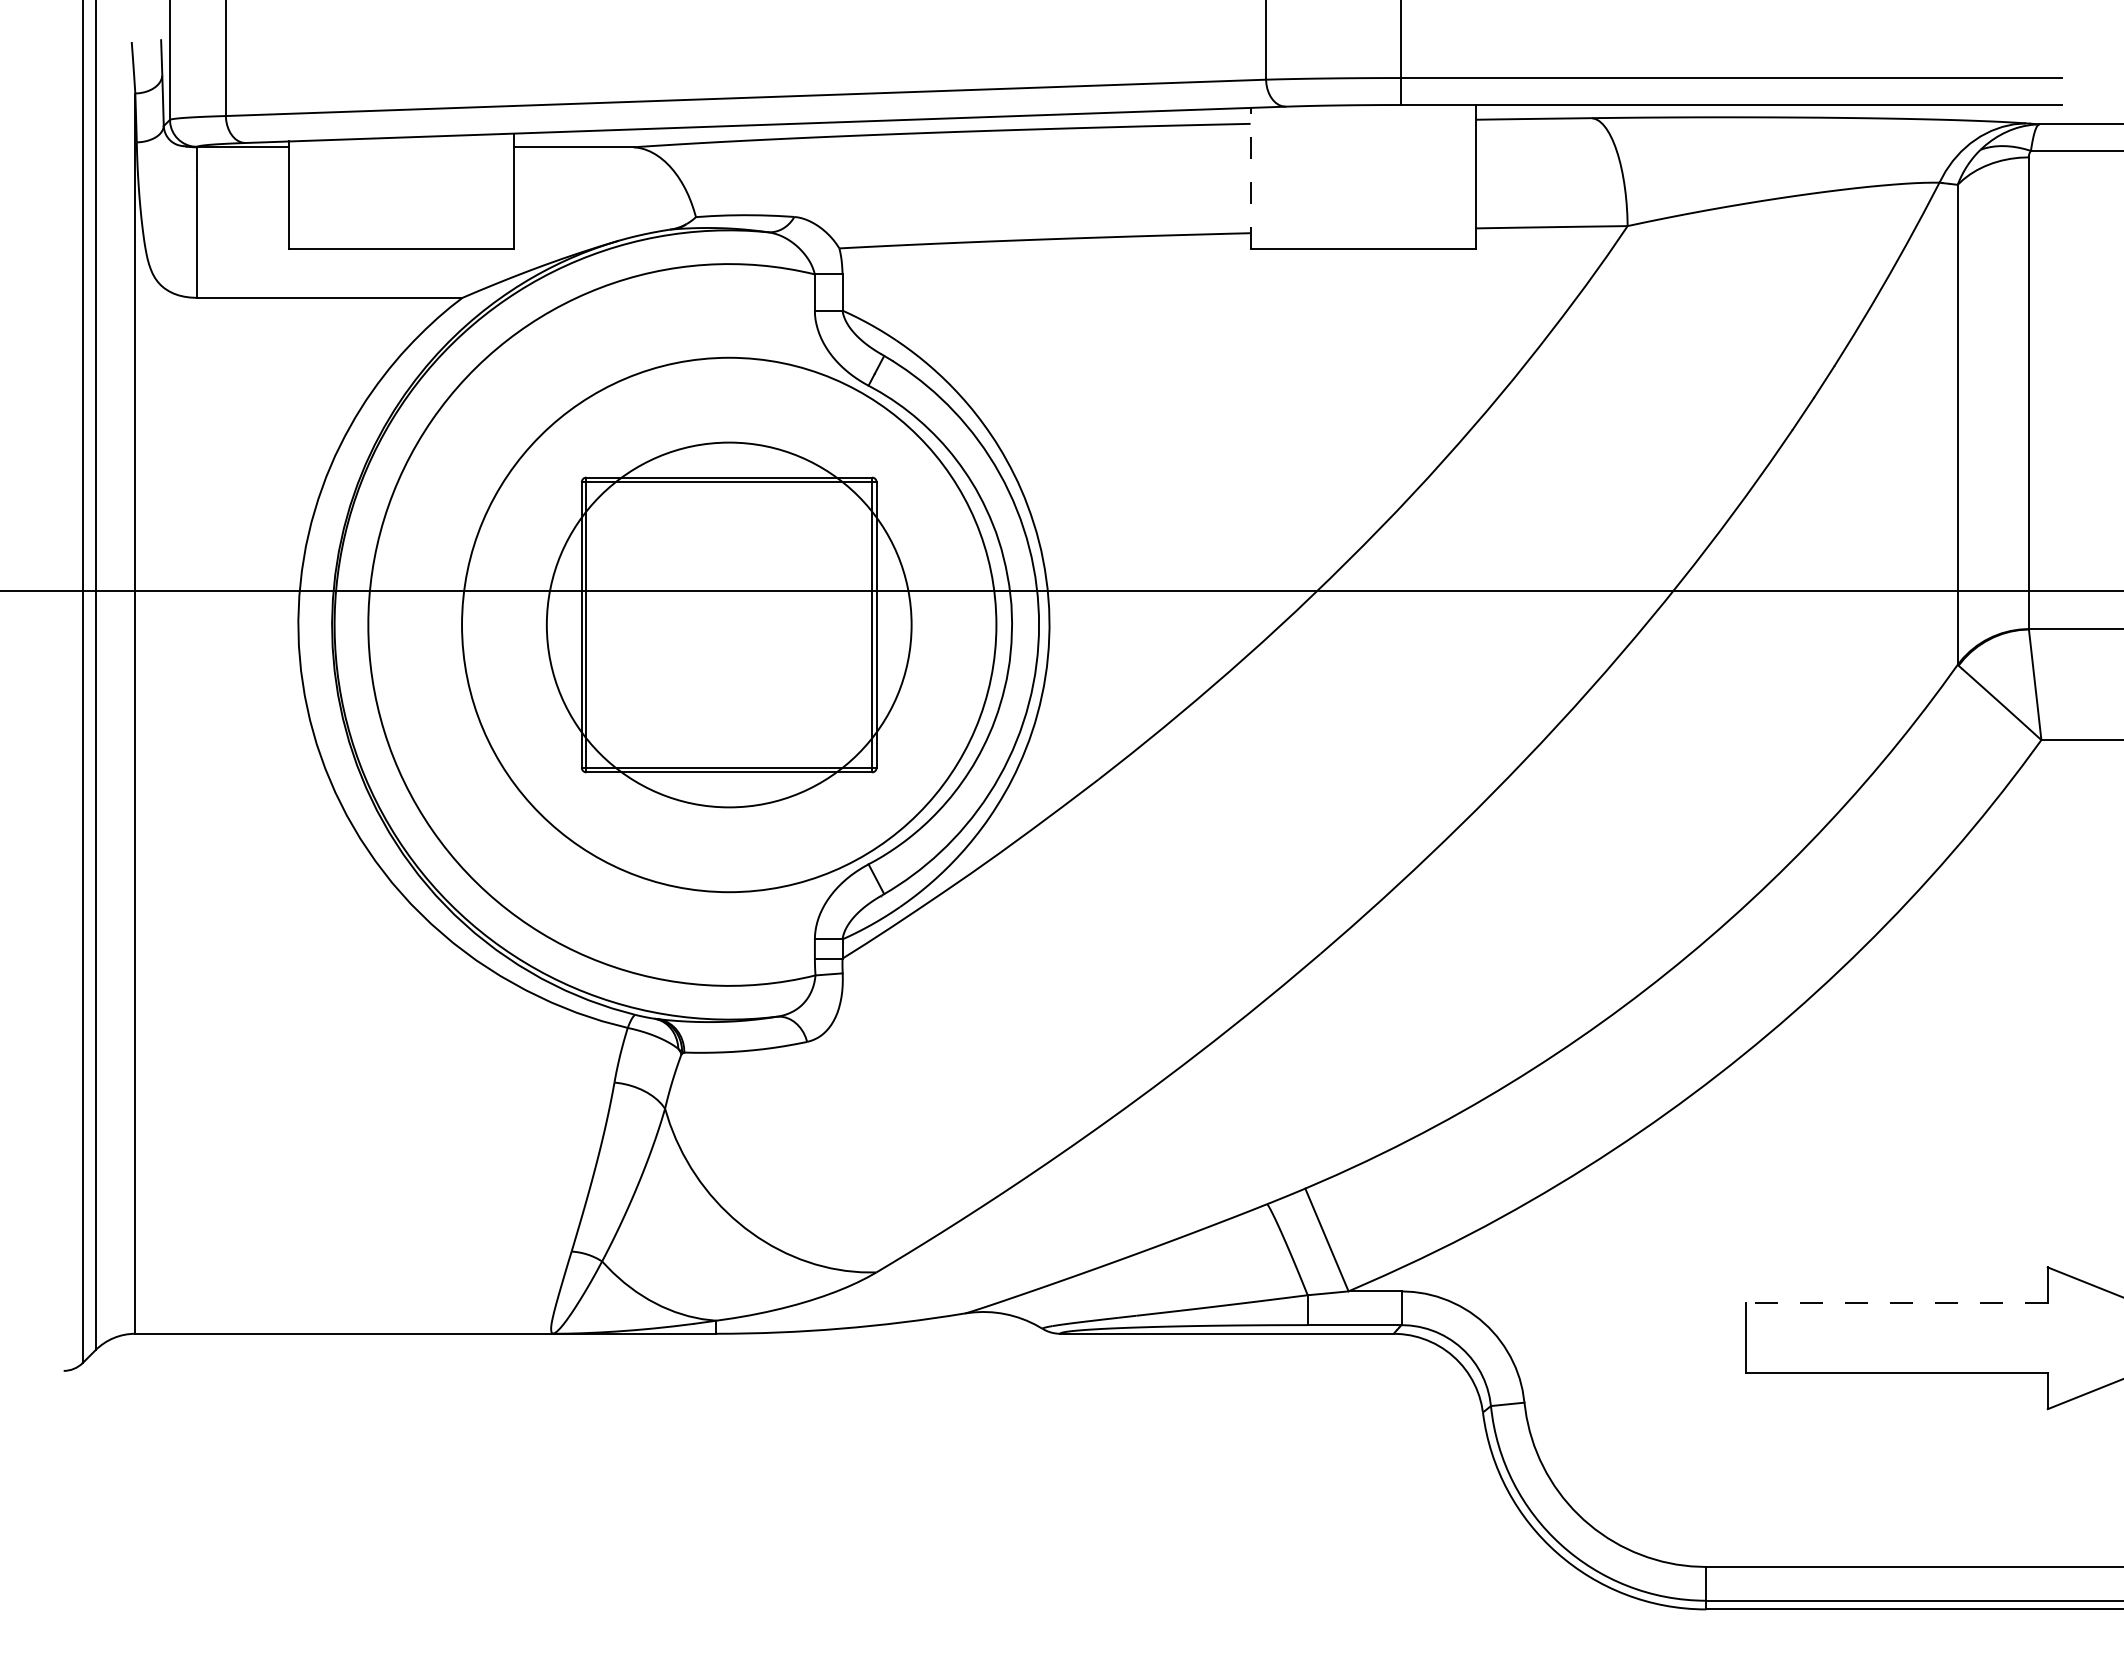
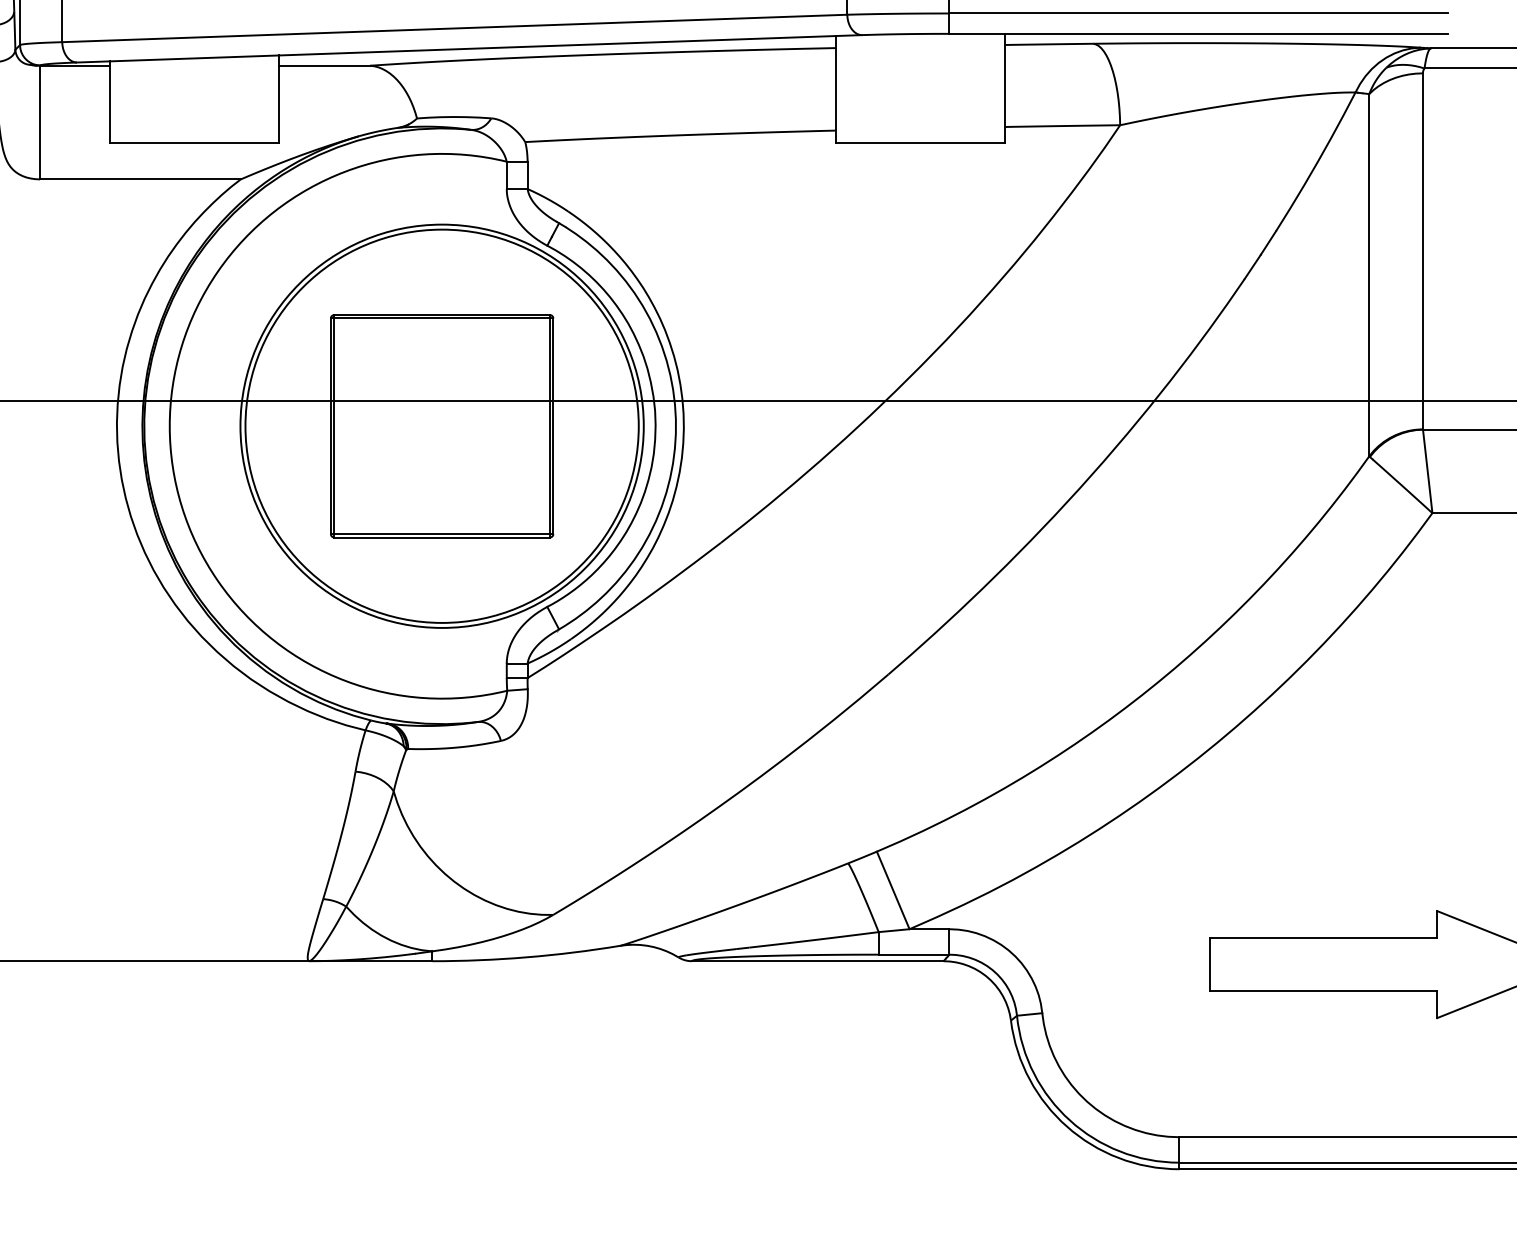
line: (1250, 178) -> (835, 89), dashed -> solid
circle: (728, 624) -> (441, 425), size x1.43
line: (1897, 1303) -> (1323, 938), dashed -> solid

